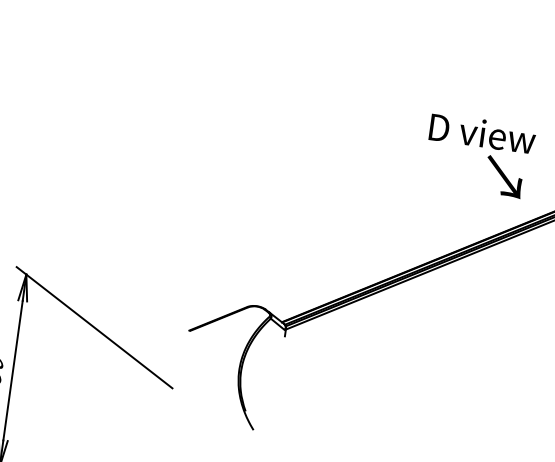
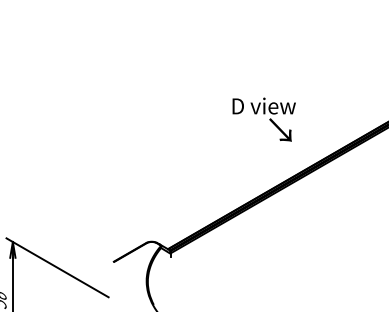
text: (478, 155) -> (263, 119), moved

